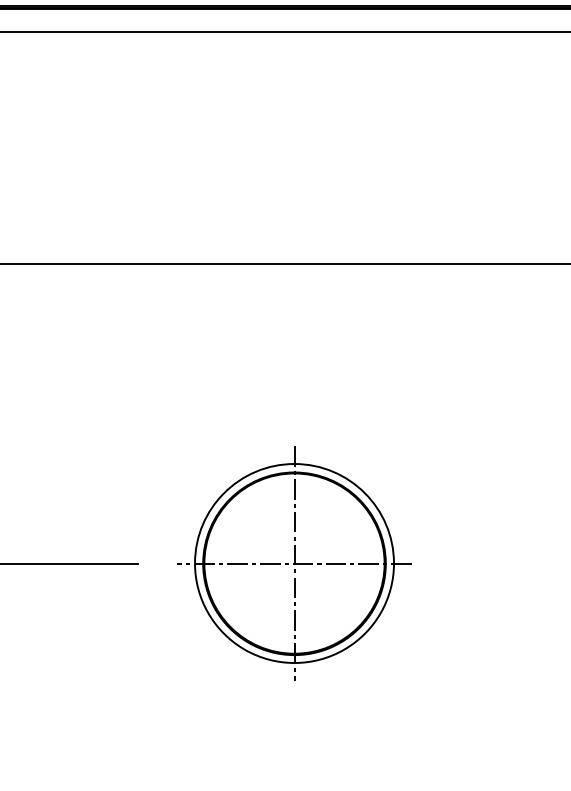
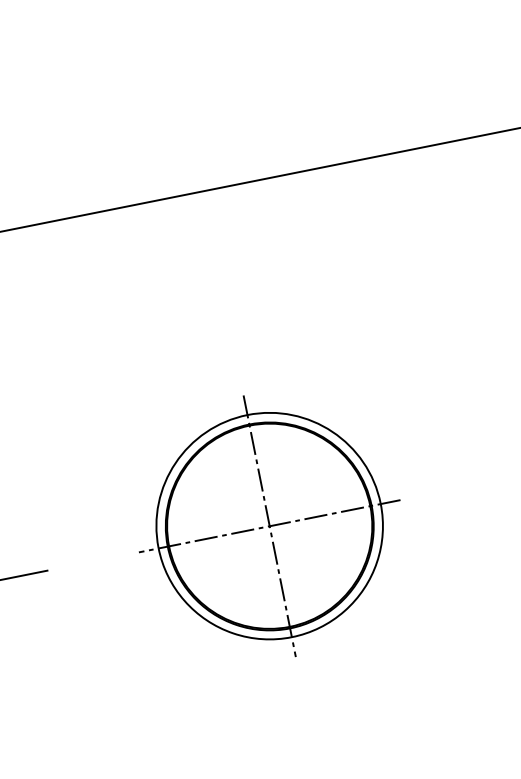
part: (294, 563) -> (269, 526), moved

